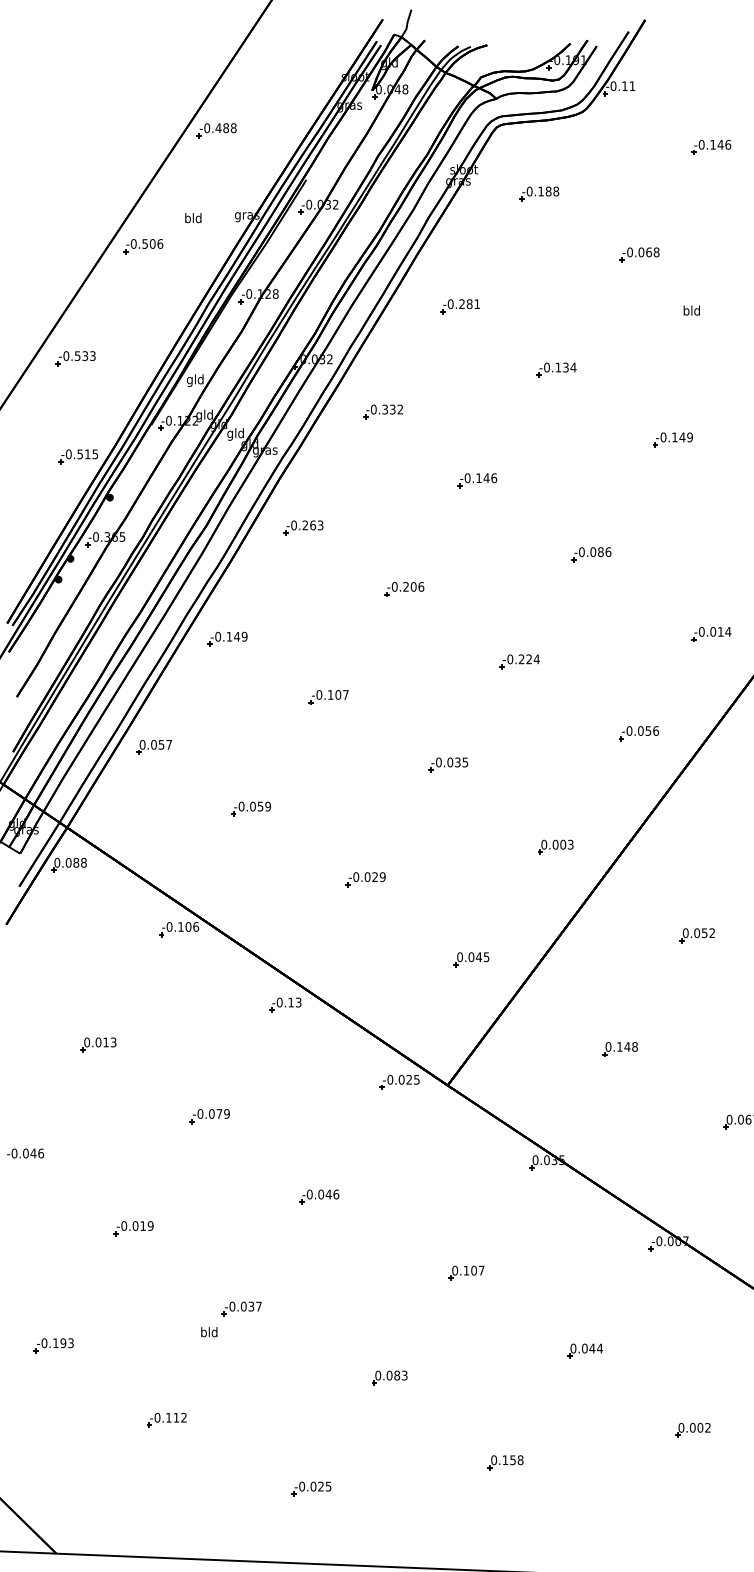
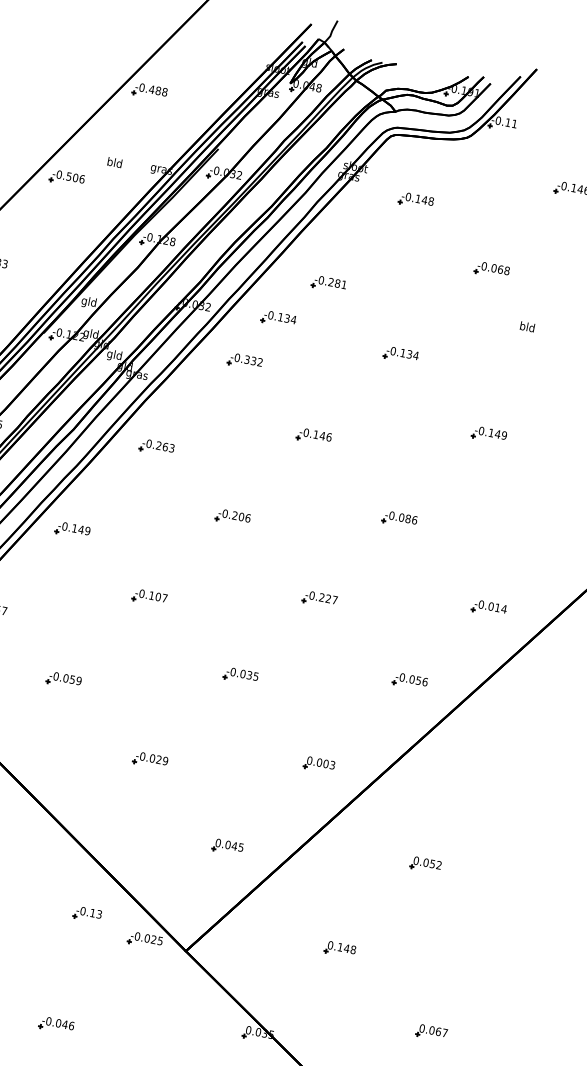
text: (548, 191) -> (424, 200), -0.188 -> -0.148
part: (411, 356) -> (278, 318), added
text: (536, 659) -> (334, 600), -0.224 -> -0.227
part: (285, 1004) -> (87, 913), moved

